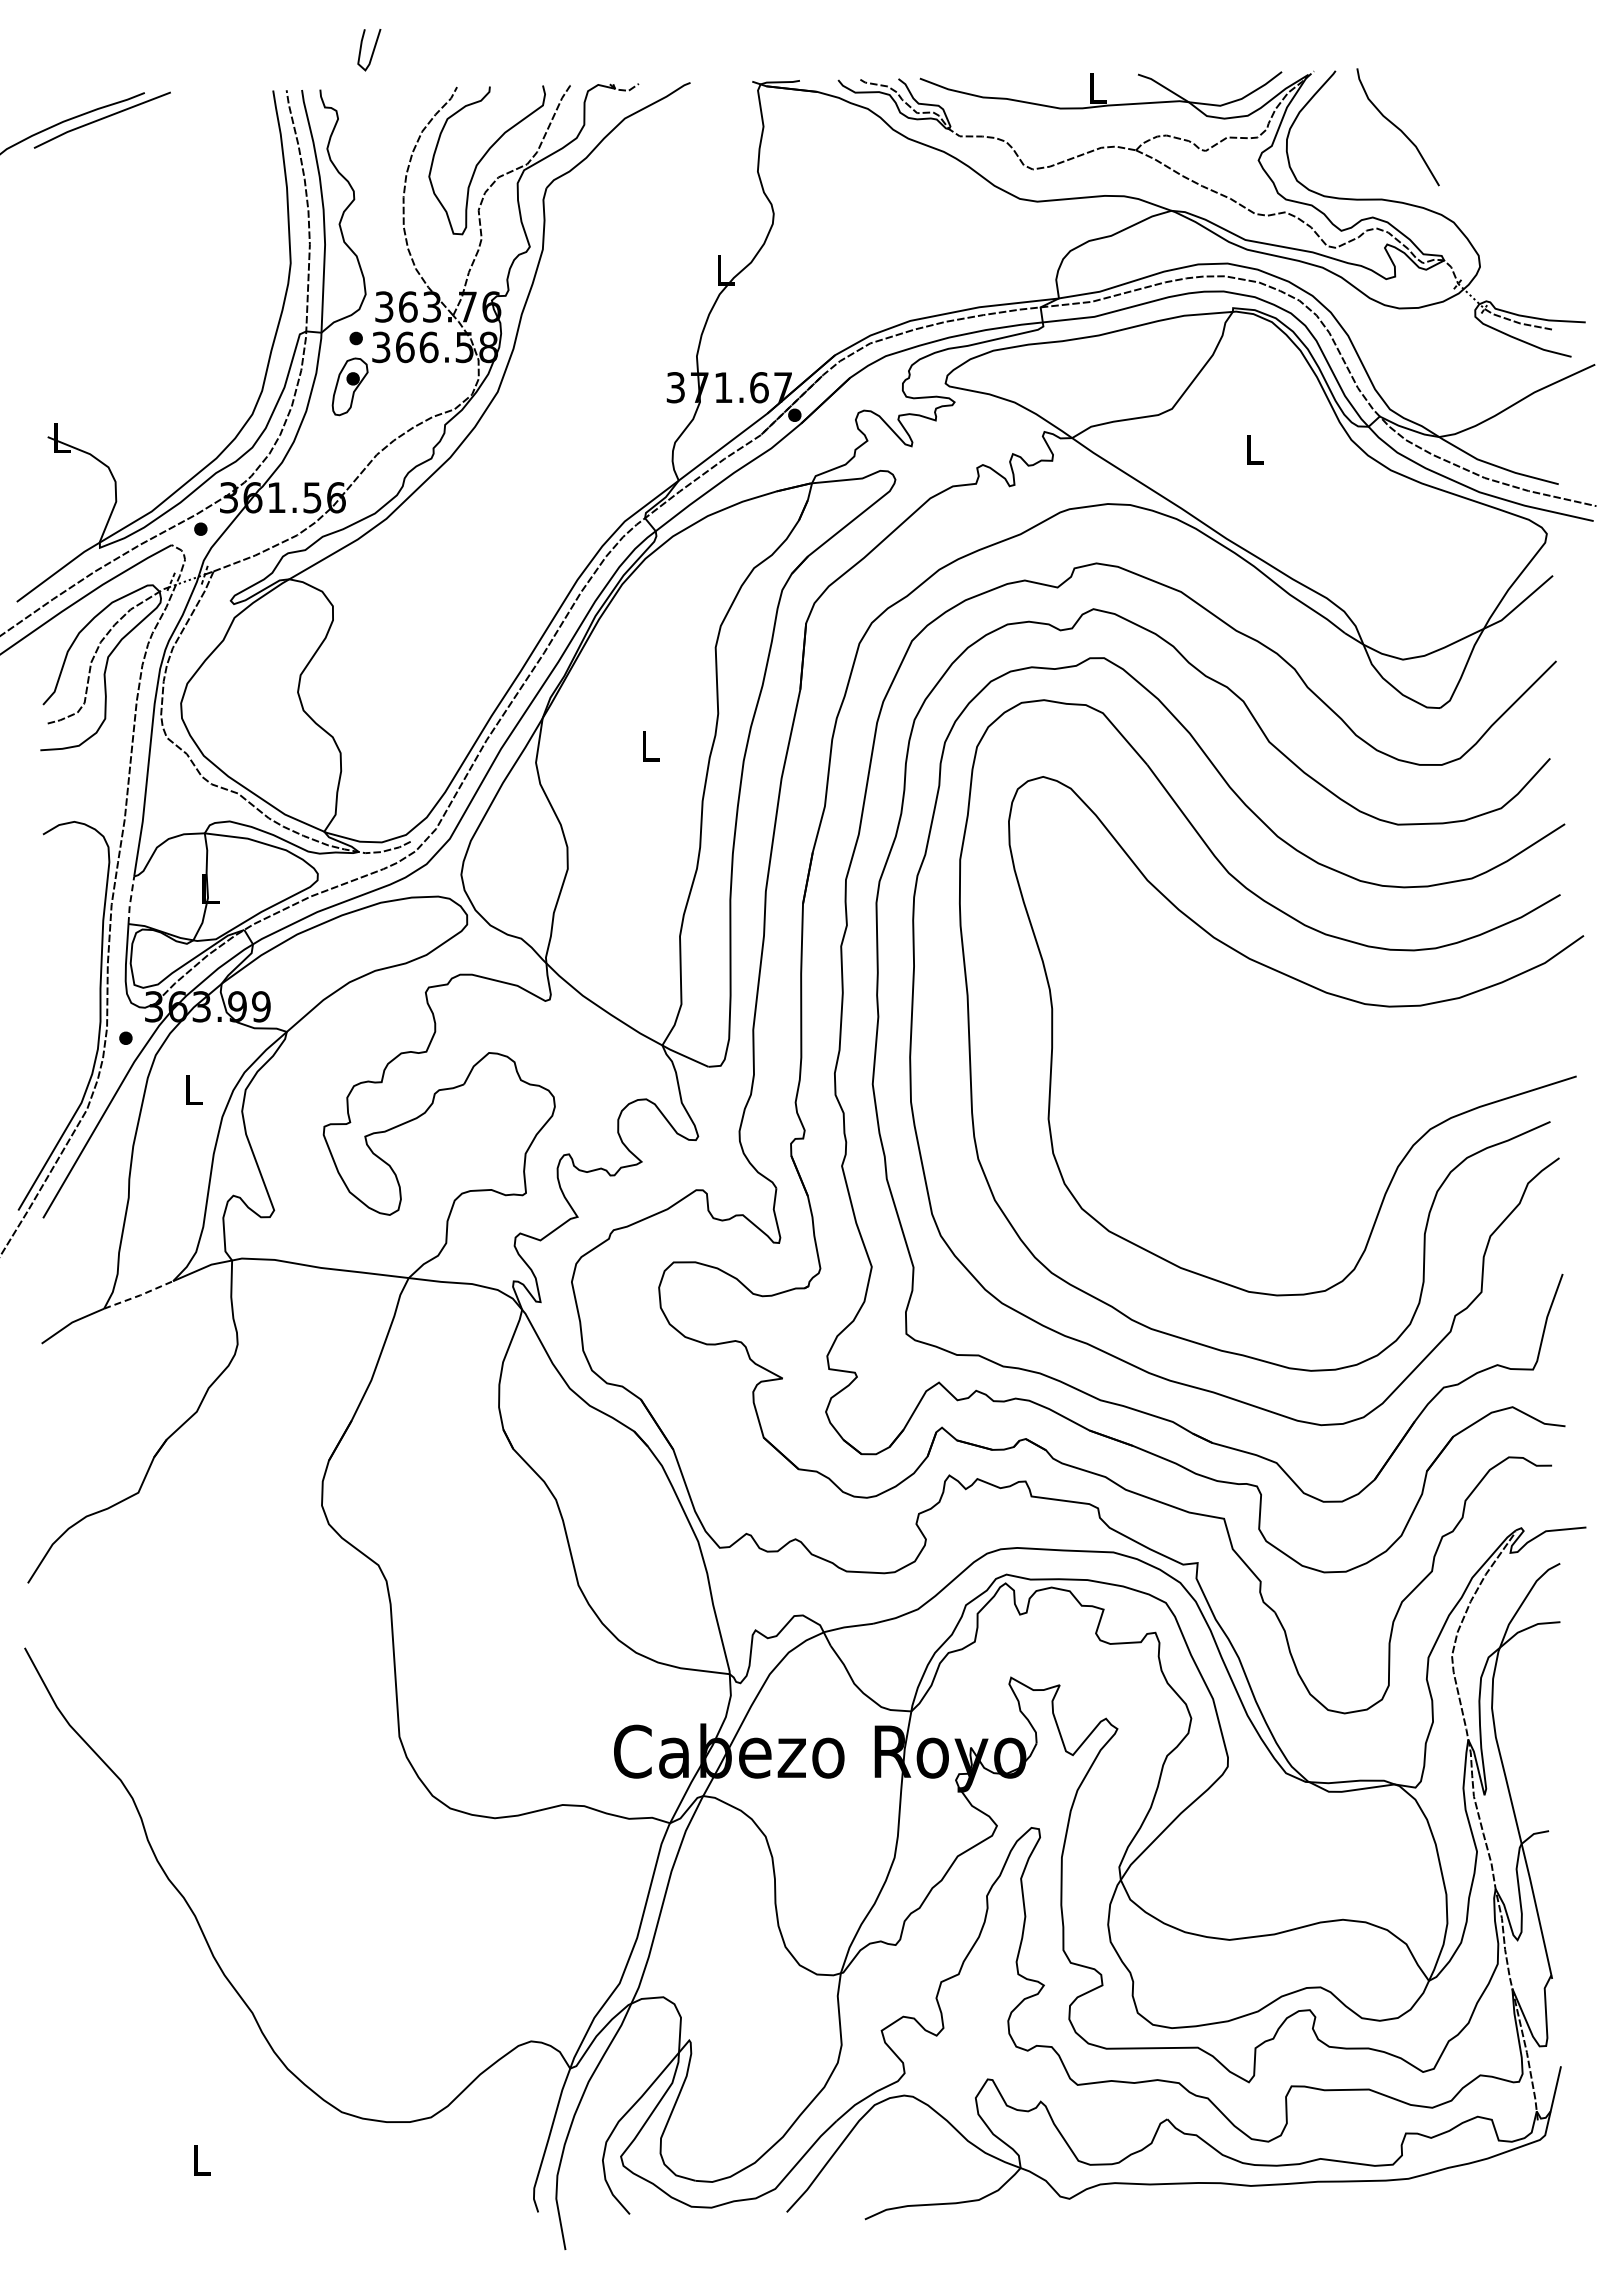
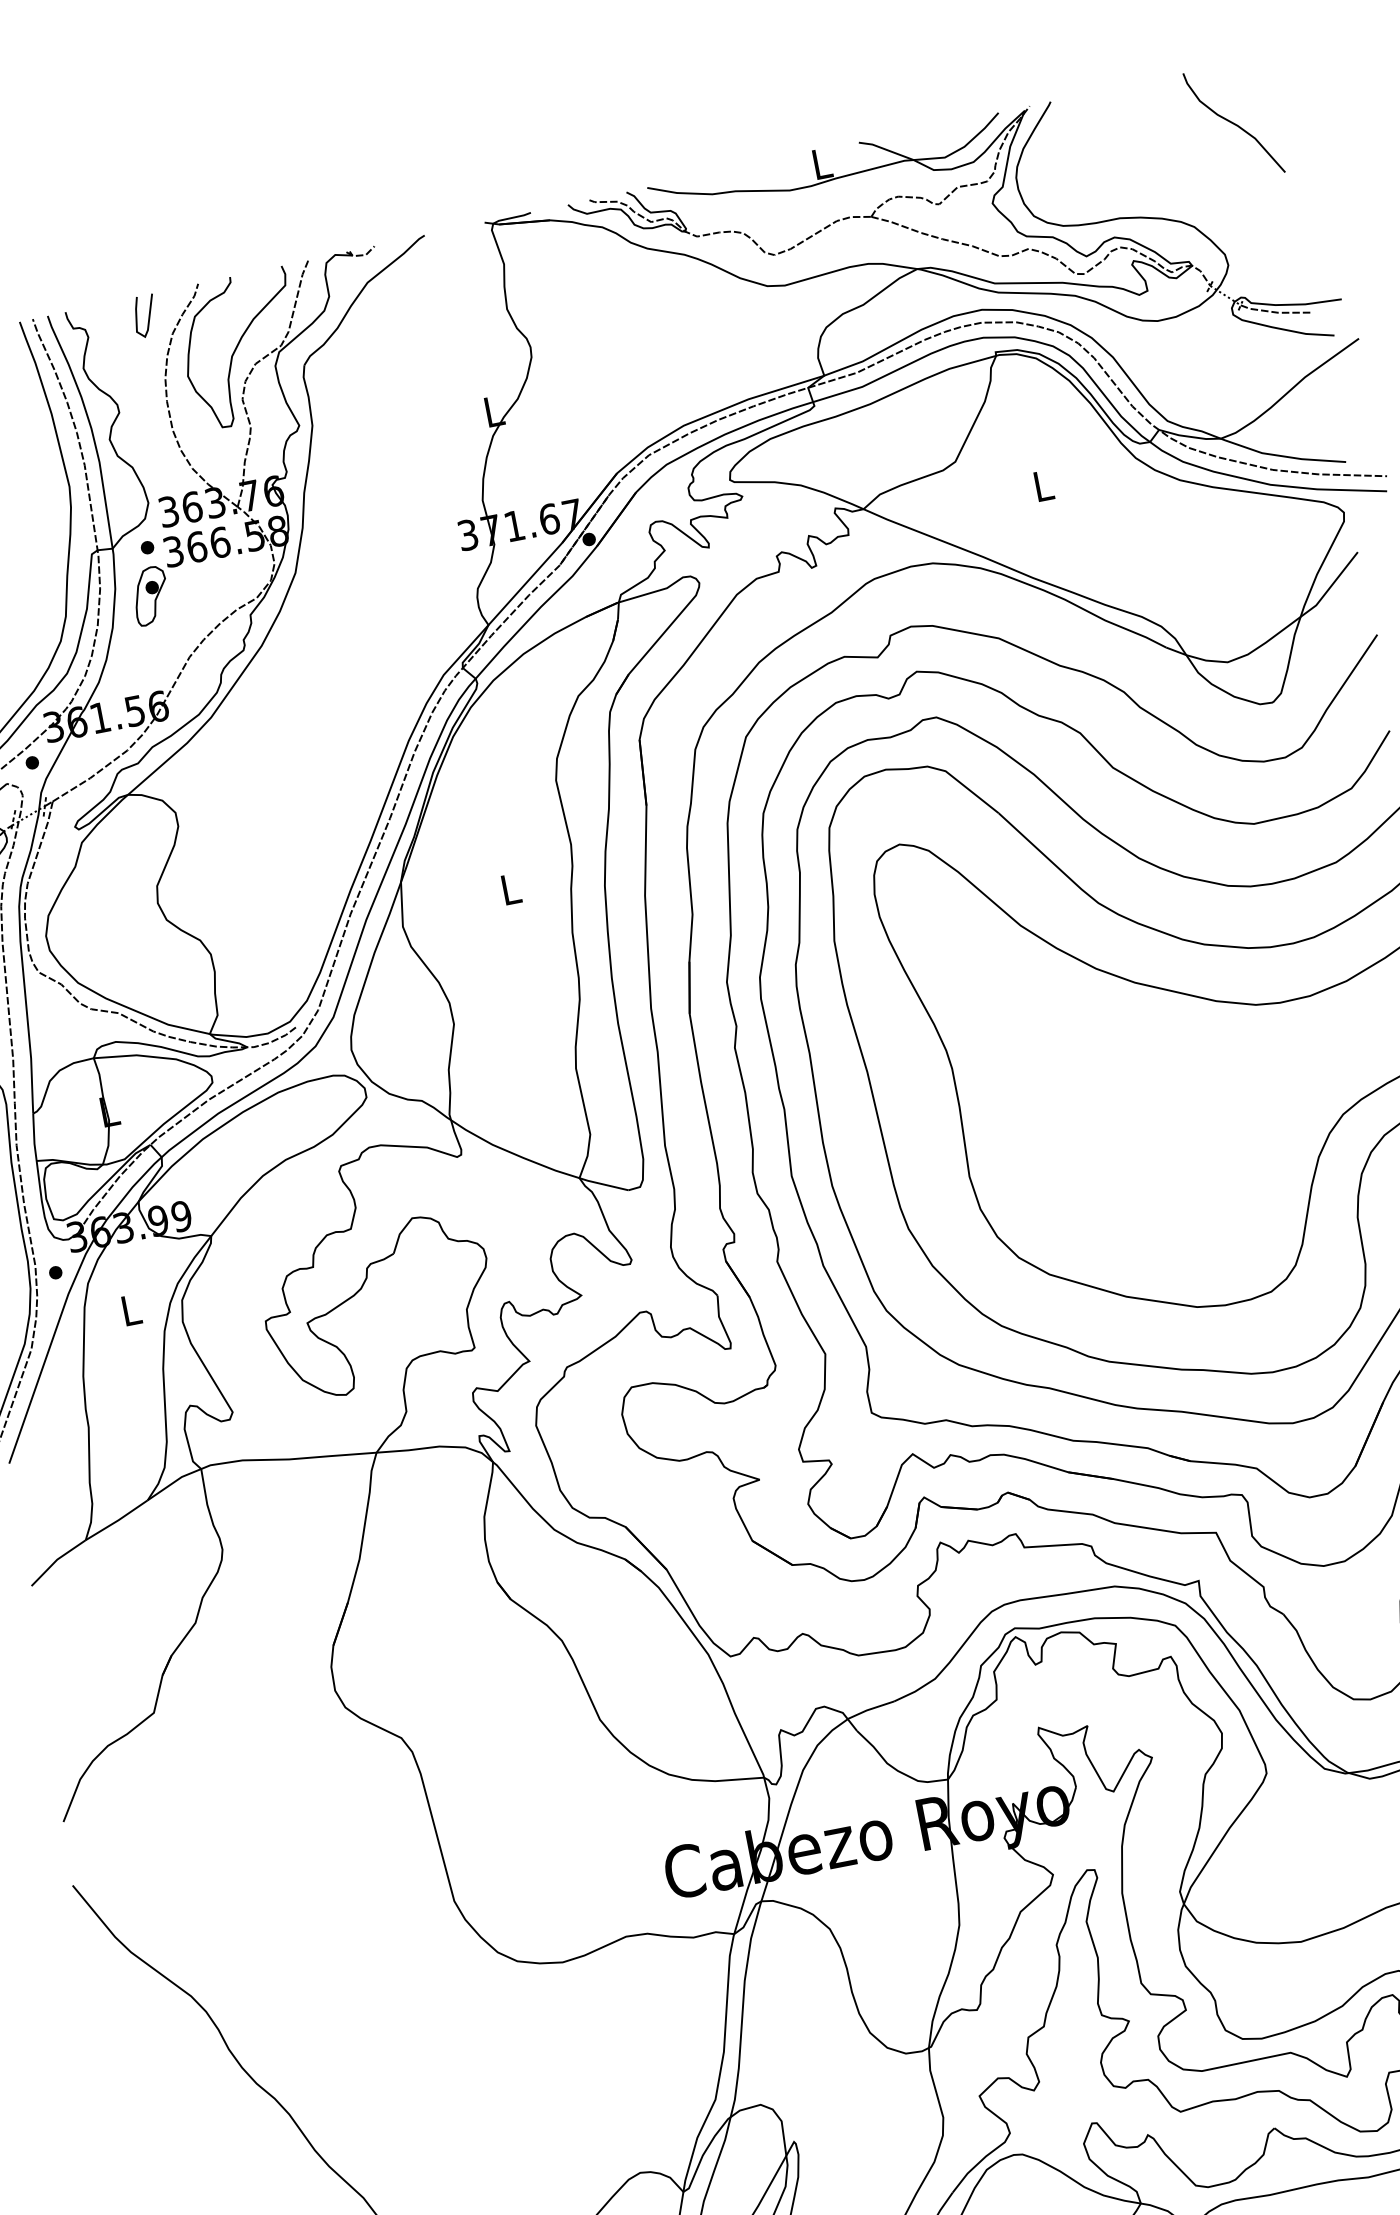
curve: (372, 50) -> (148, 316), moved
curve: (1397, 127) -> (1233, 123), moved
line: (130, 900) -> (34, 1137), dashed -> solid
line: (139, 1295) -> (117, 1520), dashed -> solid

